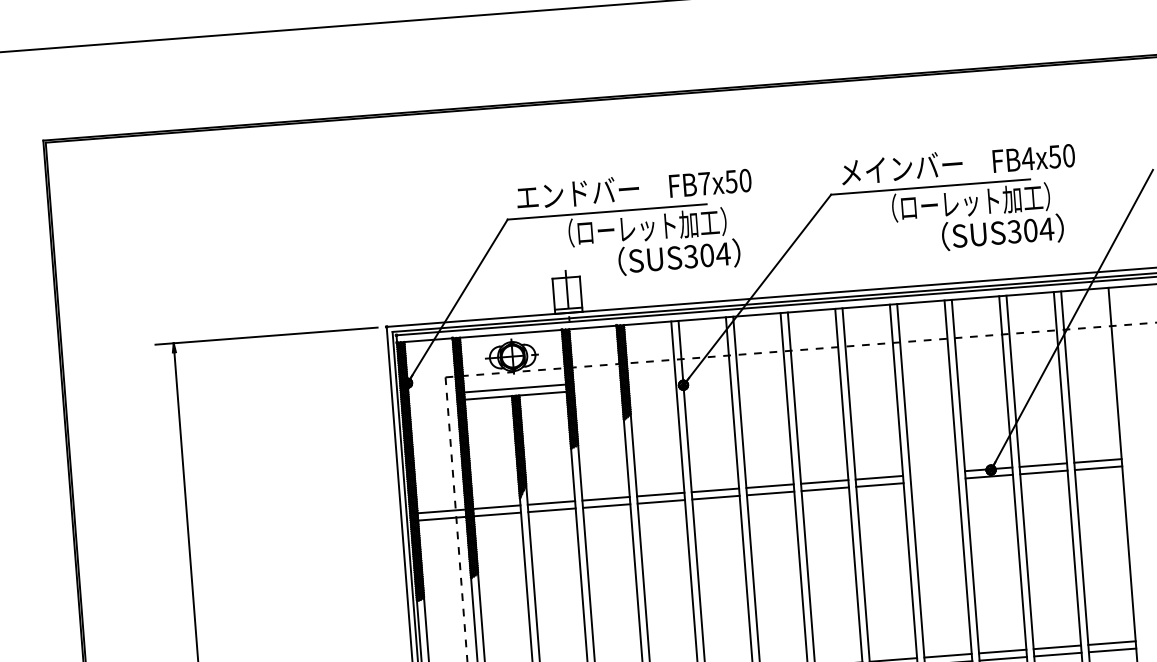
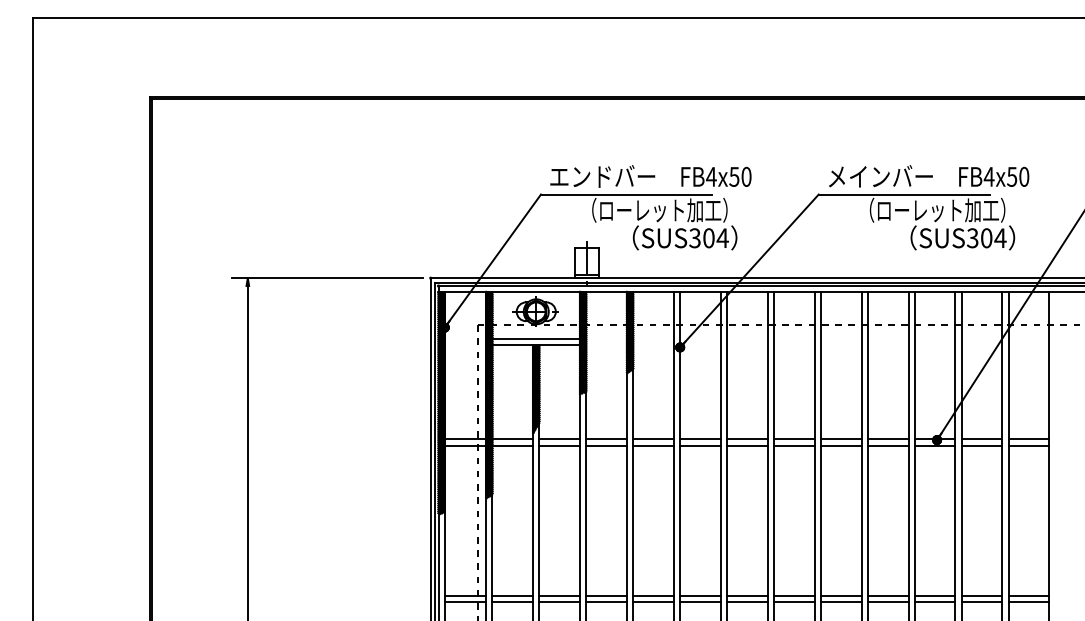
text: (704, 183) -> (711, 176), FB7x50 -> FB4x50
line: (933, 473) -> (887, 439), added
line: (933, 480) -> (887, 445), added

